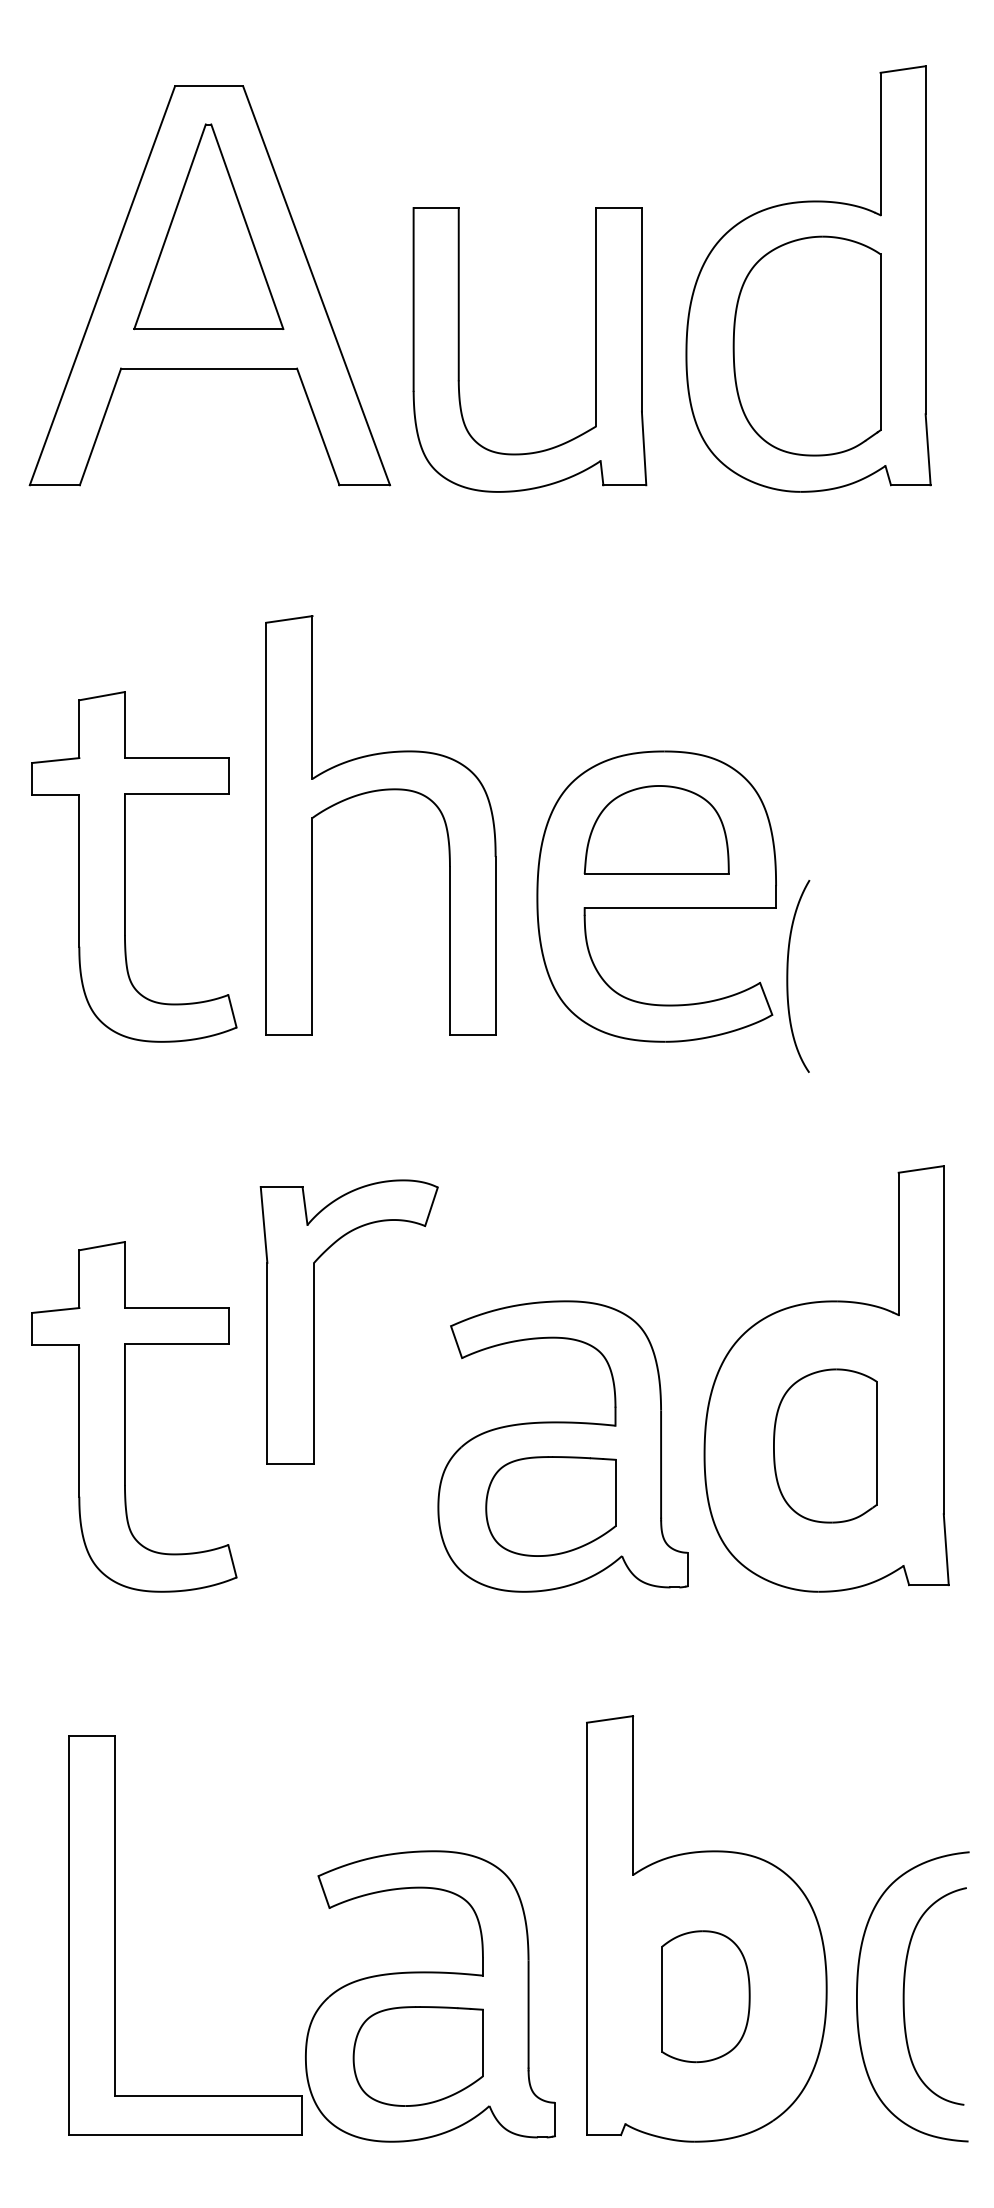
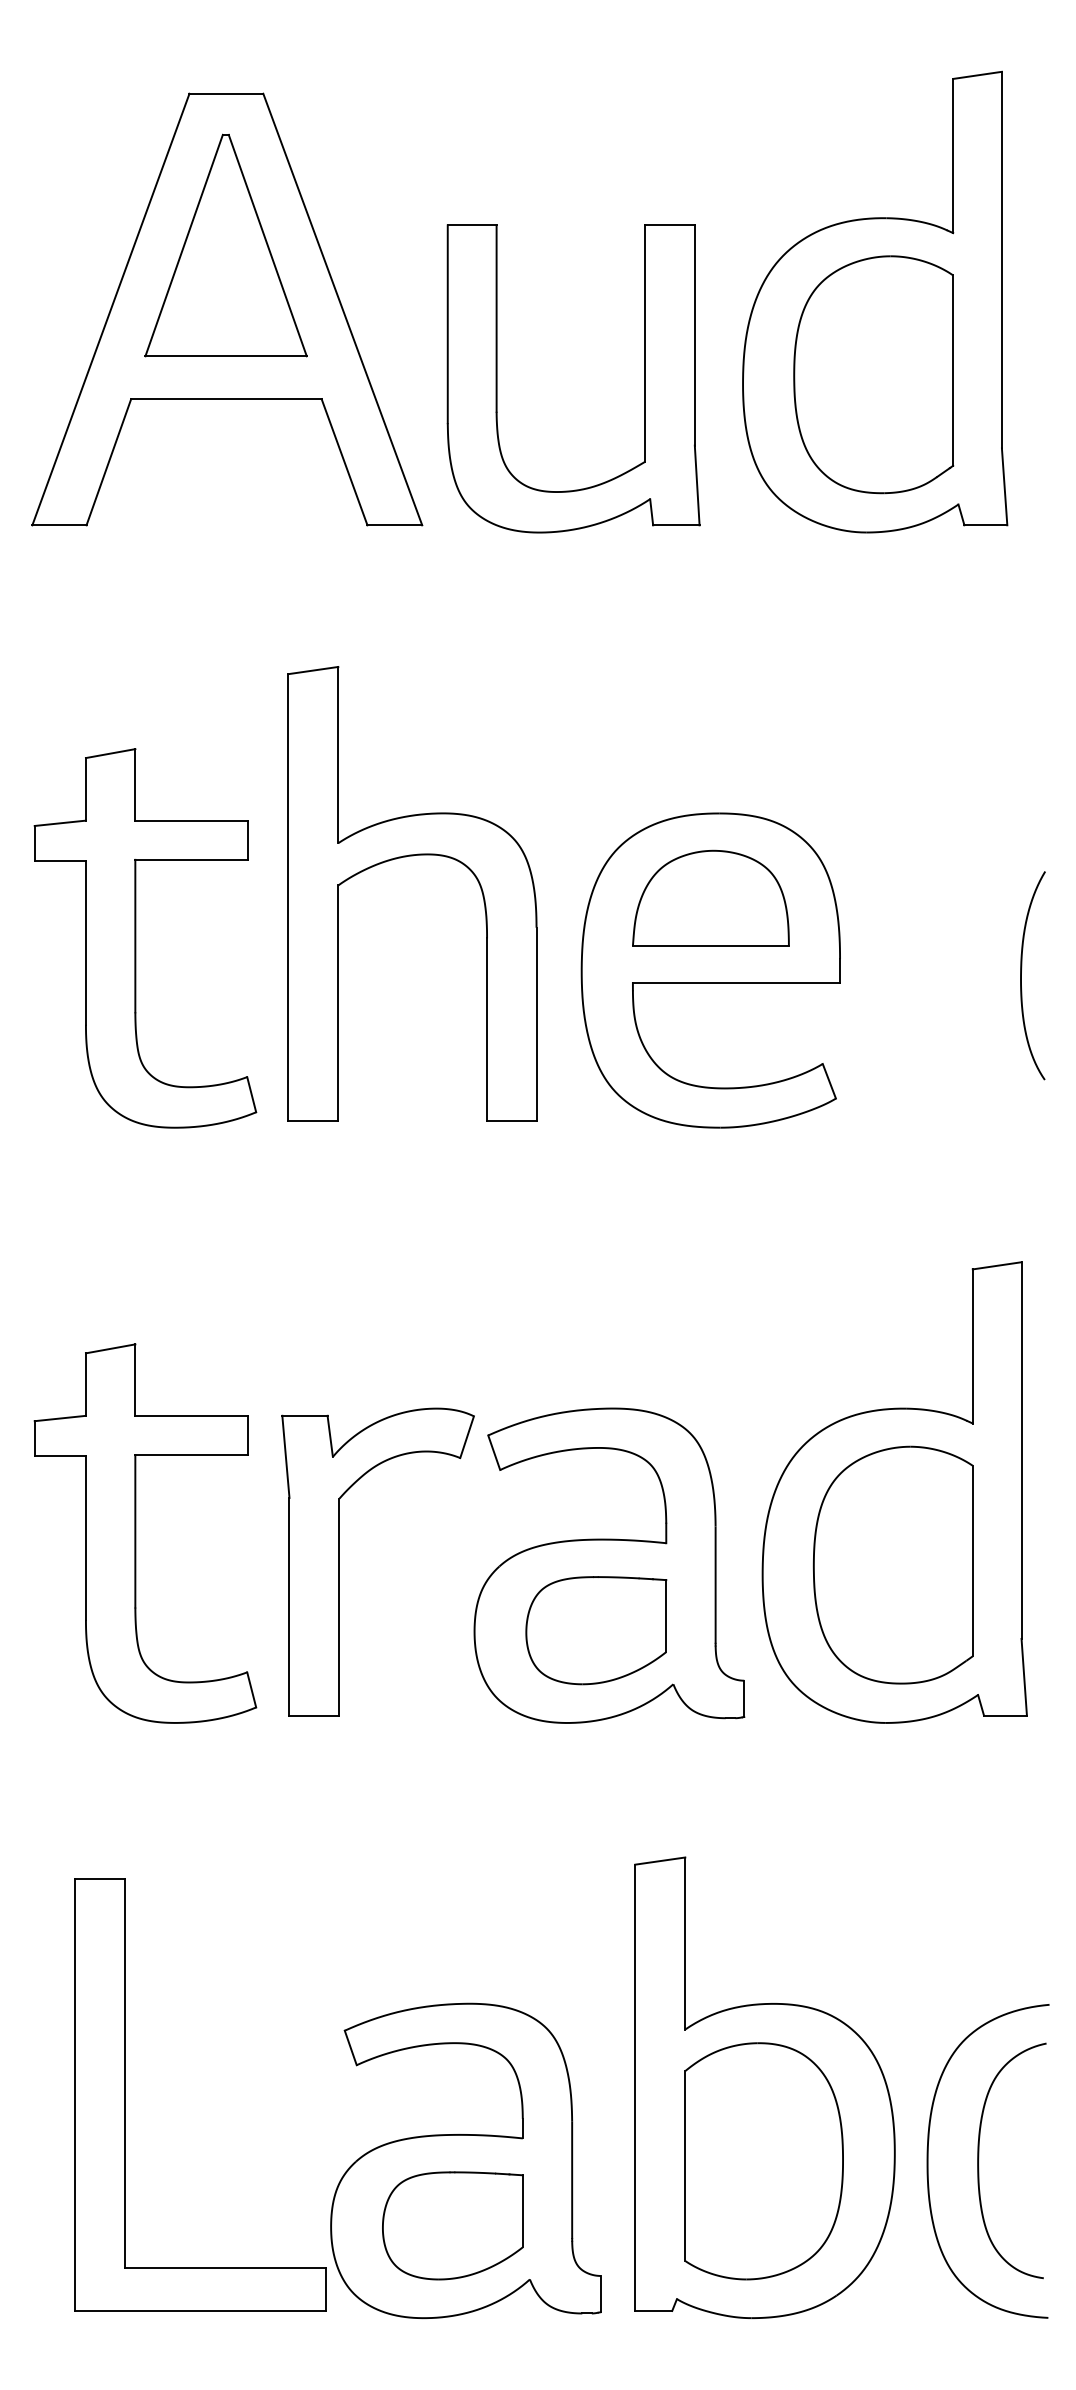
curve: (788, 976) -> (1022, 975), moved
part: (314, 1321) -> (340, 1561), moved
part: (825, 1445) -> (893, 1564), size x1.43
part: (705, 1996) -> (763, 2160), size x1.67

